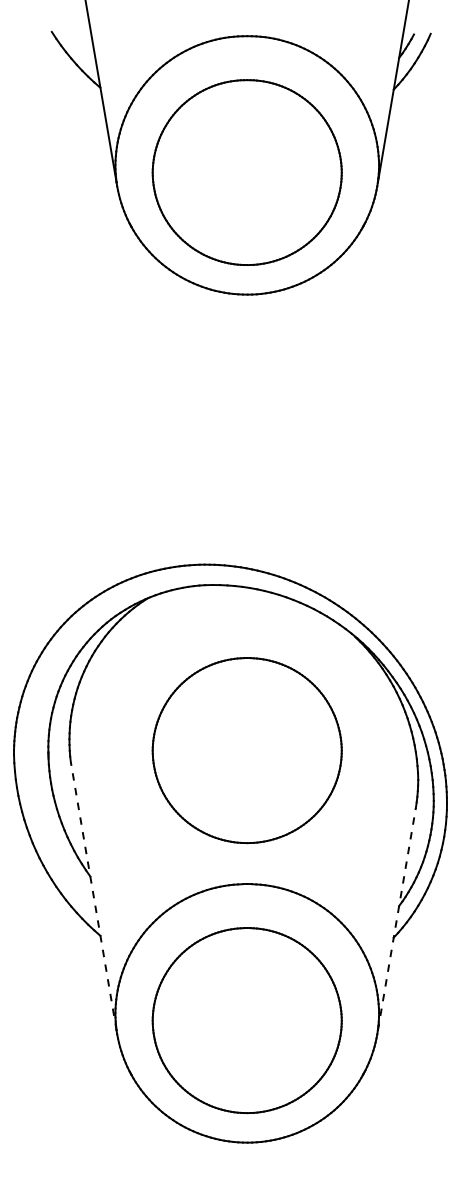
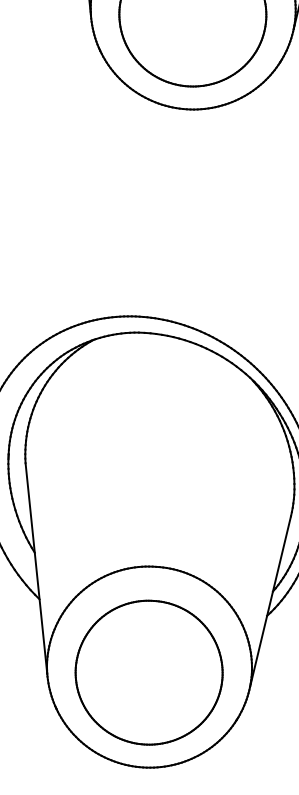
part: (246, 750) -> (162, 463), removed
line: (93, 896) -> (36, 568), dashed -> solid
line: (396, 918) -> (270, 601), dashed -> solid

